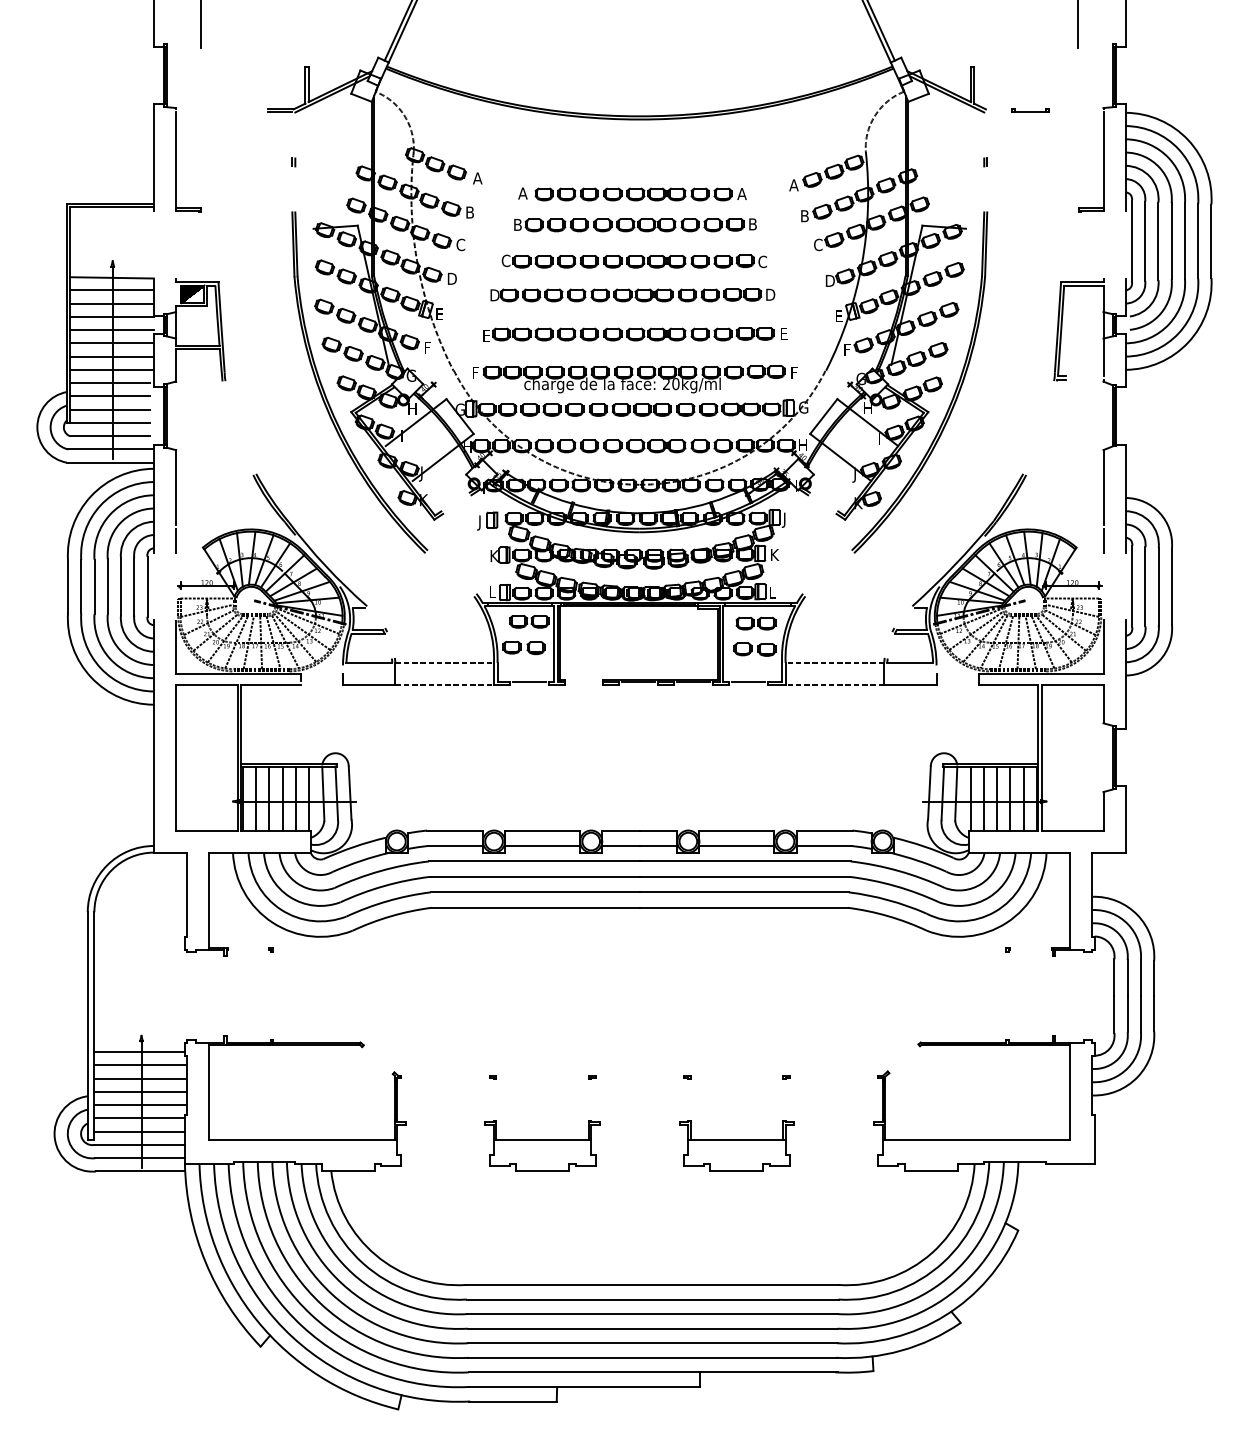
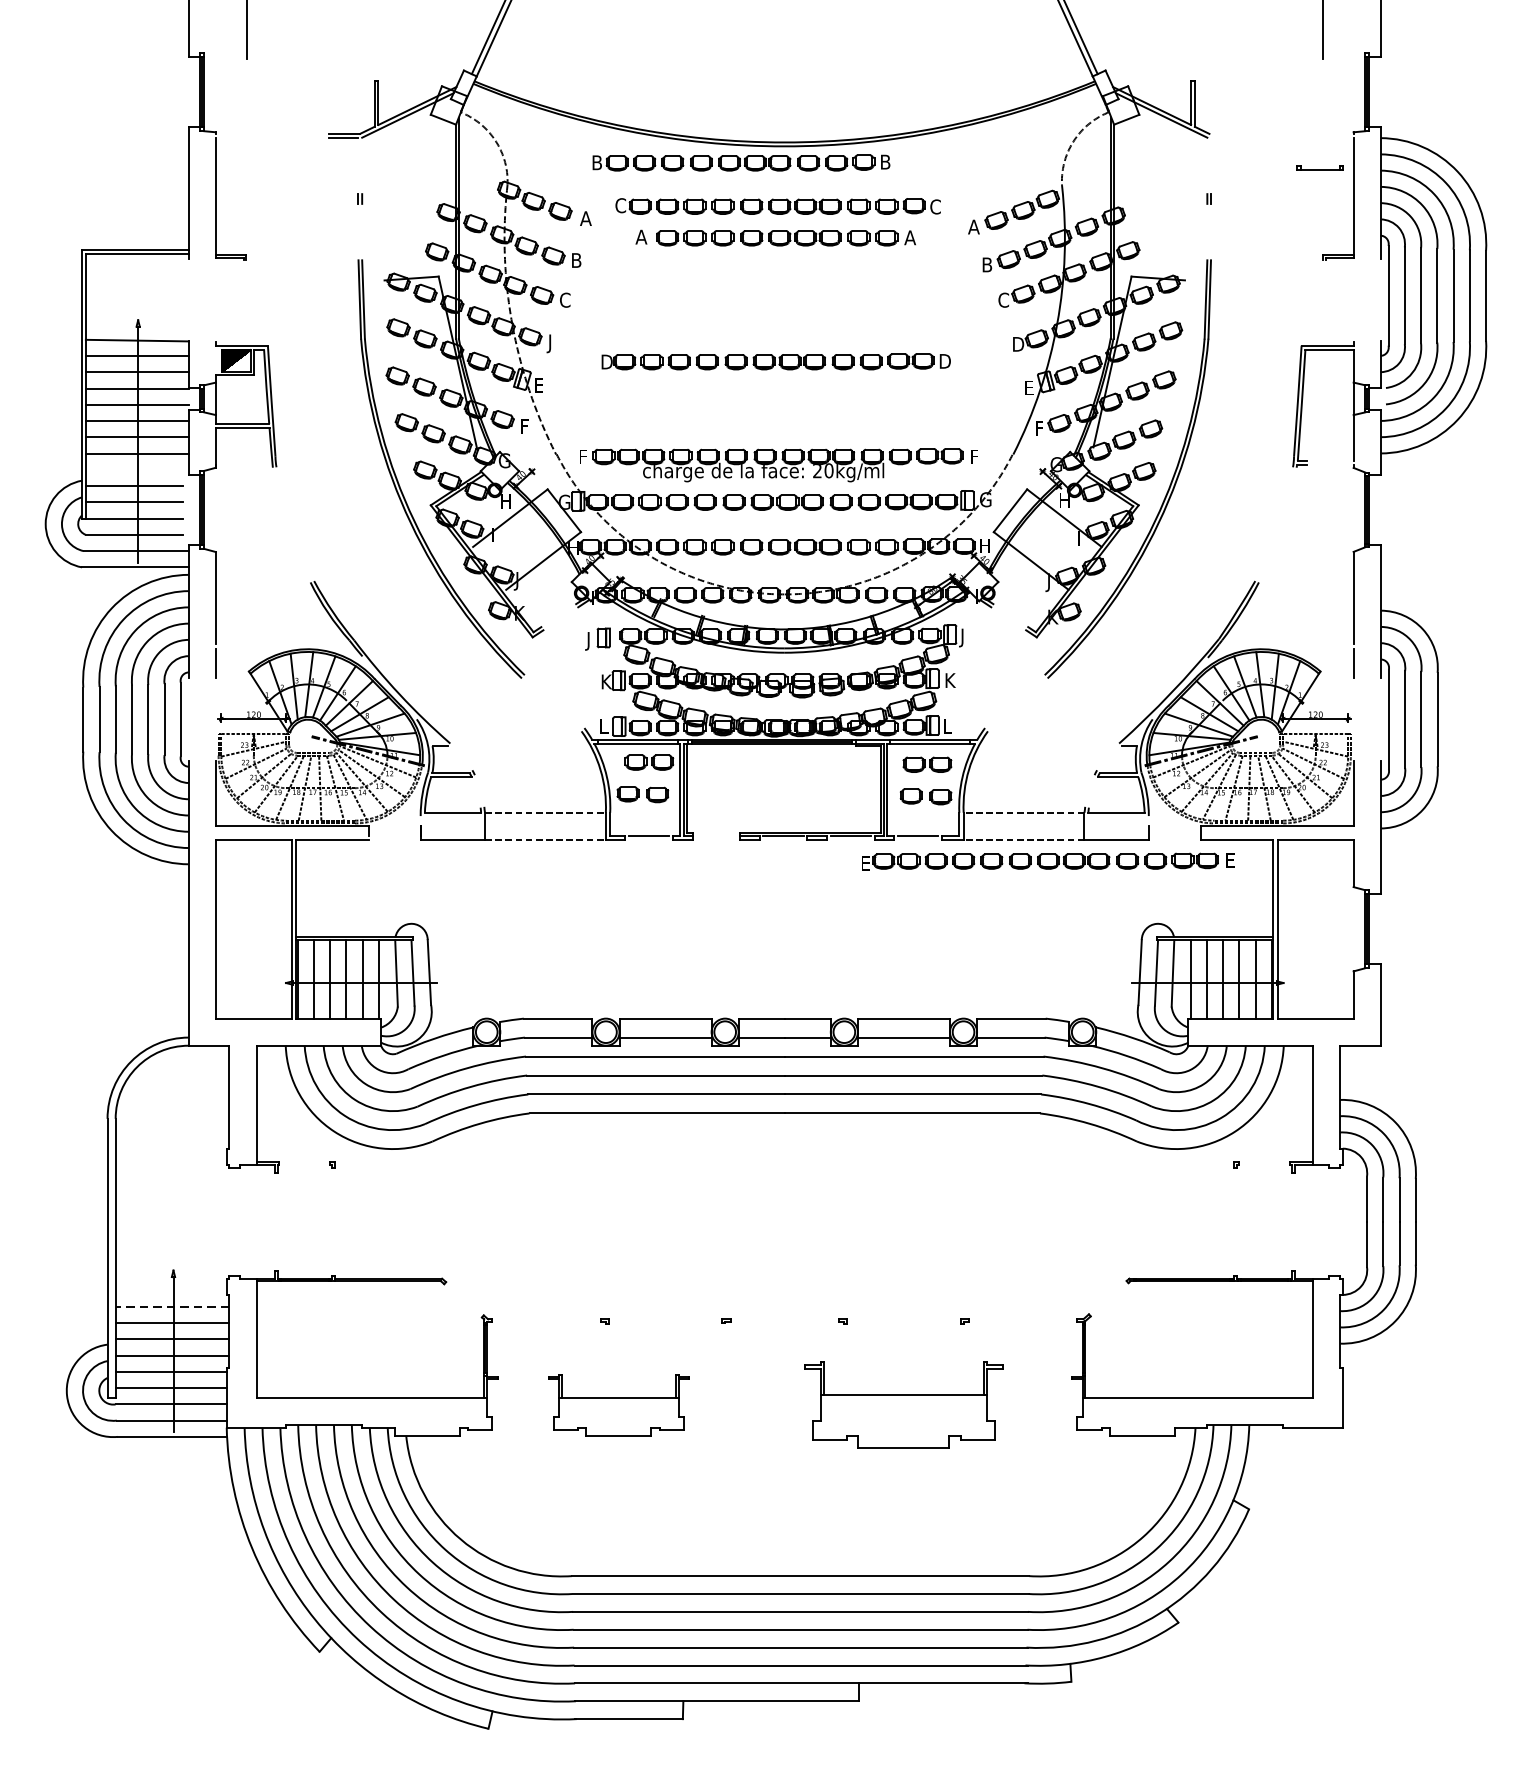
part: (1030, 110) -> (1320, 167), moved
part: (635, 225) -> (741, 163), moved
part: (634, 261) -> (778, 206), moved
text: (450, 280) -> (552, 343), D -> J
part: (635, 334) -> (1048, 861), moved
line: (109, 383) -> (134, 470), removed
line: (139, 1052) -> (171, 1290), removed
line: (140, 1065) -> (172, 1306), solid -> dashed
part: (542, 1145) -> (618, 1405), moved
part: (736, 1145) -> (903, 1405), size x1.4

